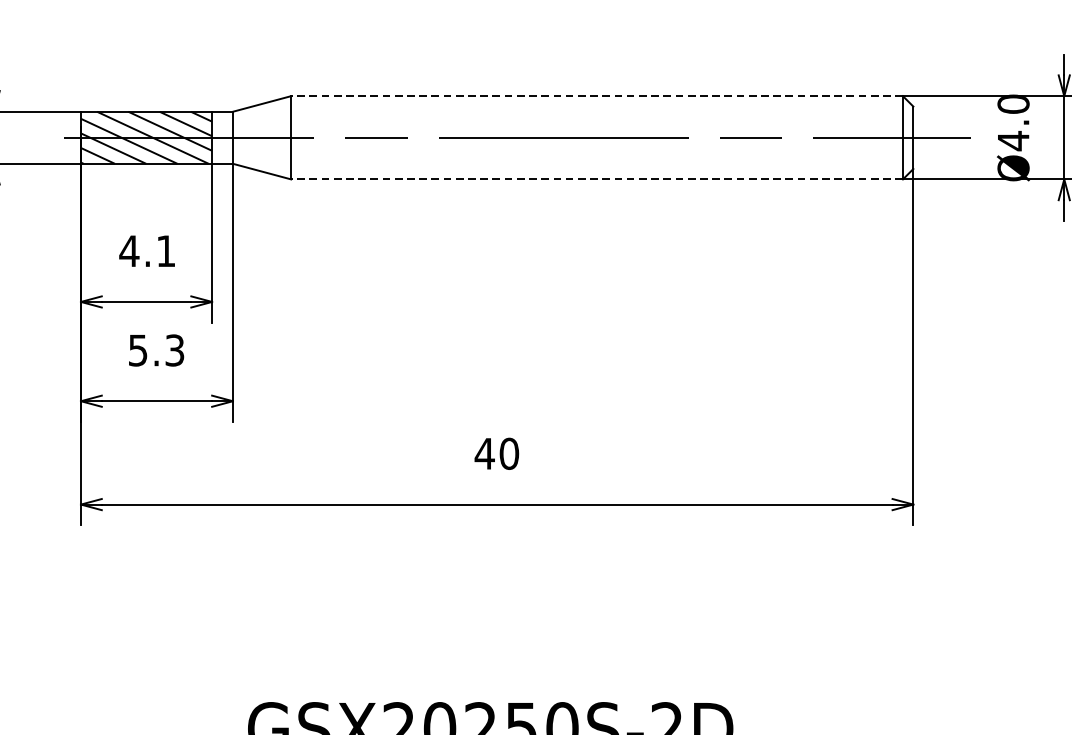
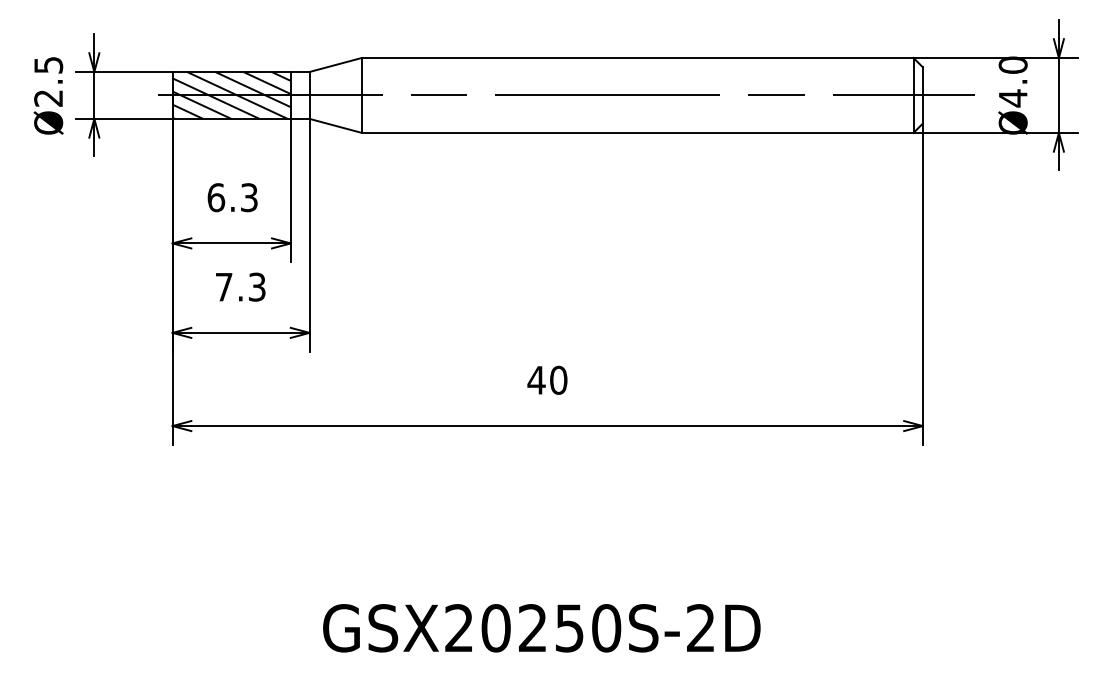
line: (596, 95) -> (637, 57), dashed -> solid
line: (596, 178) -> (637, 132), dashed -> solid
text: (147, 251) -> (232, 197), 4.1 -> 6.3
text: (137, 350) -> (223, 287), 5.3 -> 7.3

